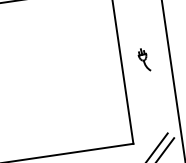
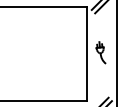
part: (143, 58) -> (100, 51), size x1.6

